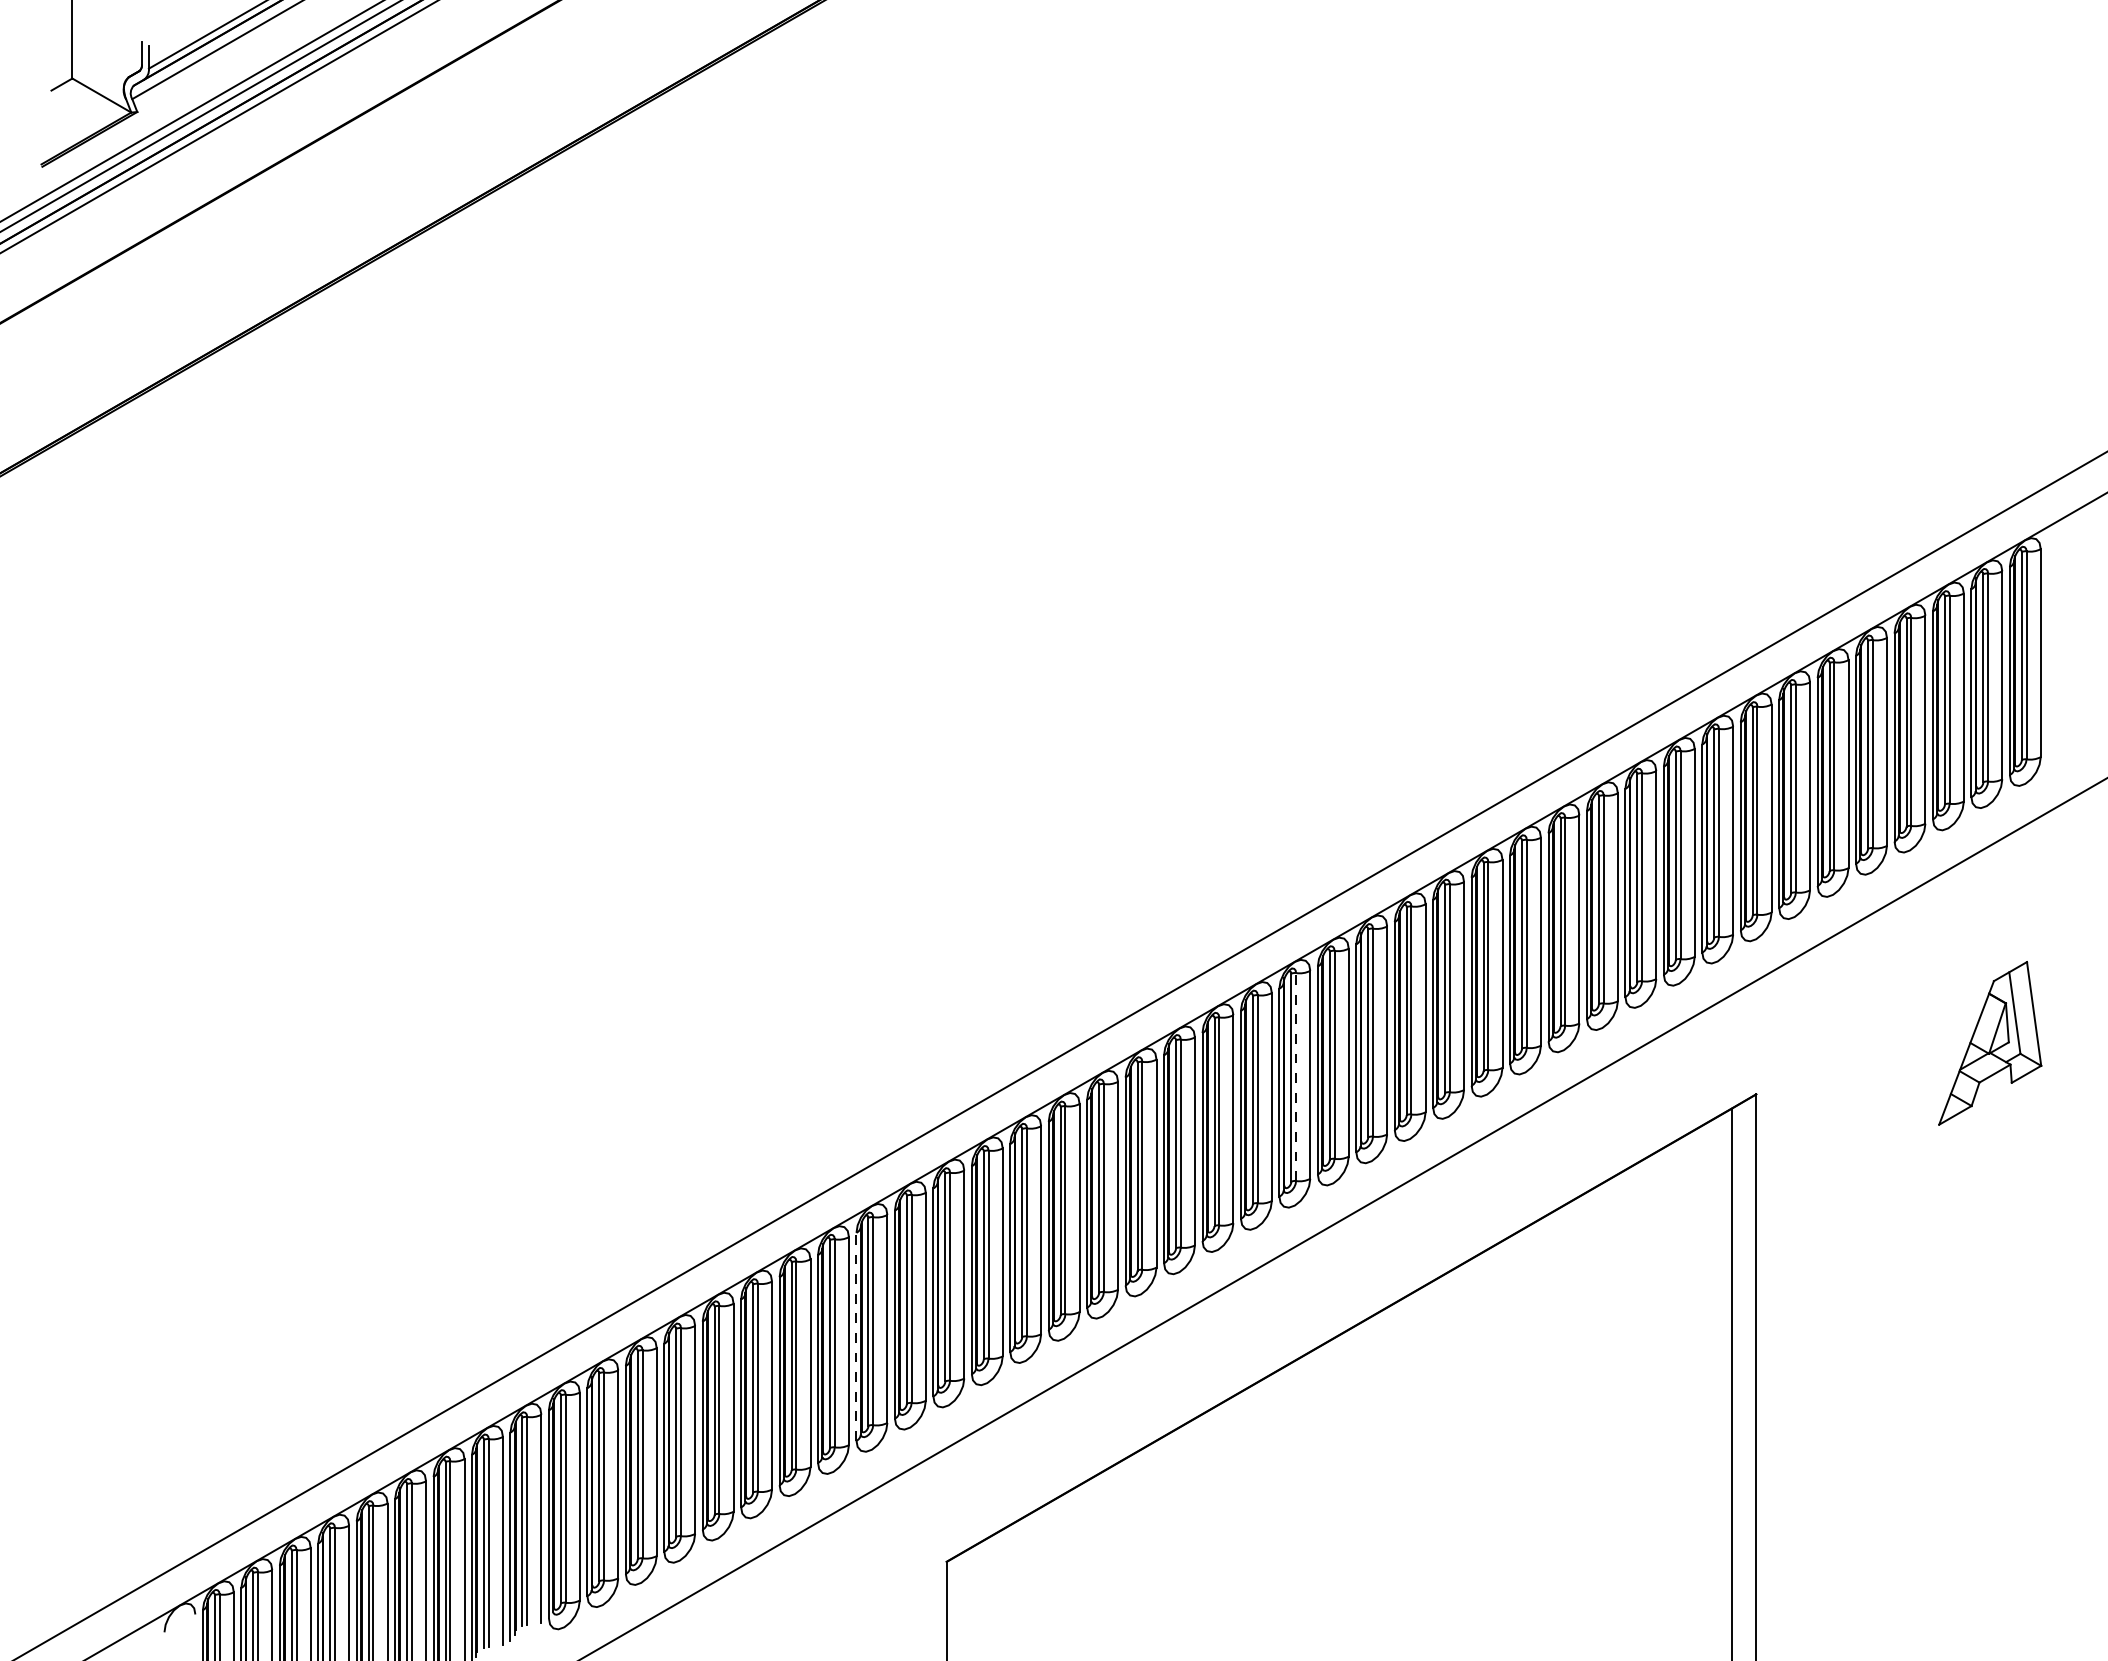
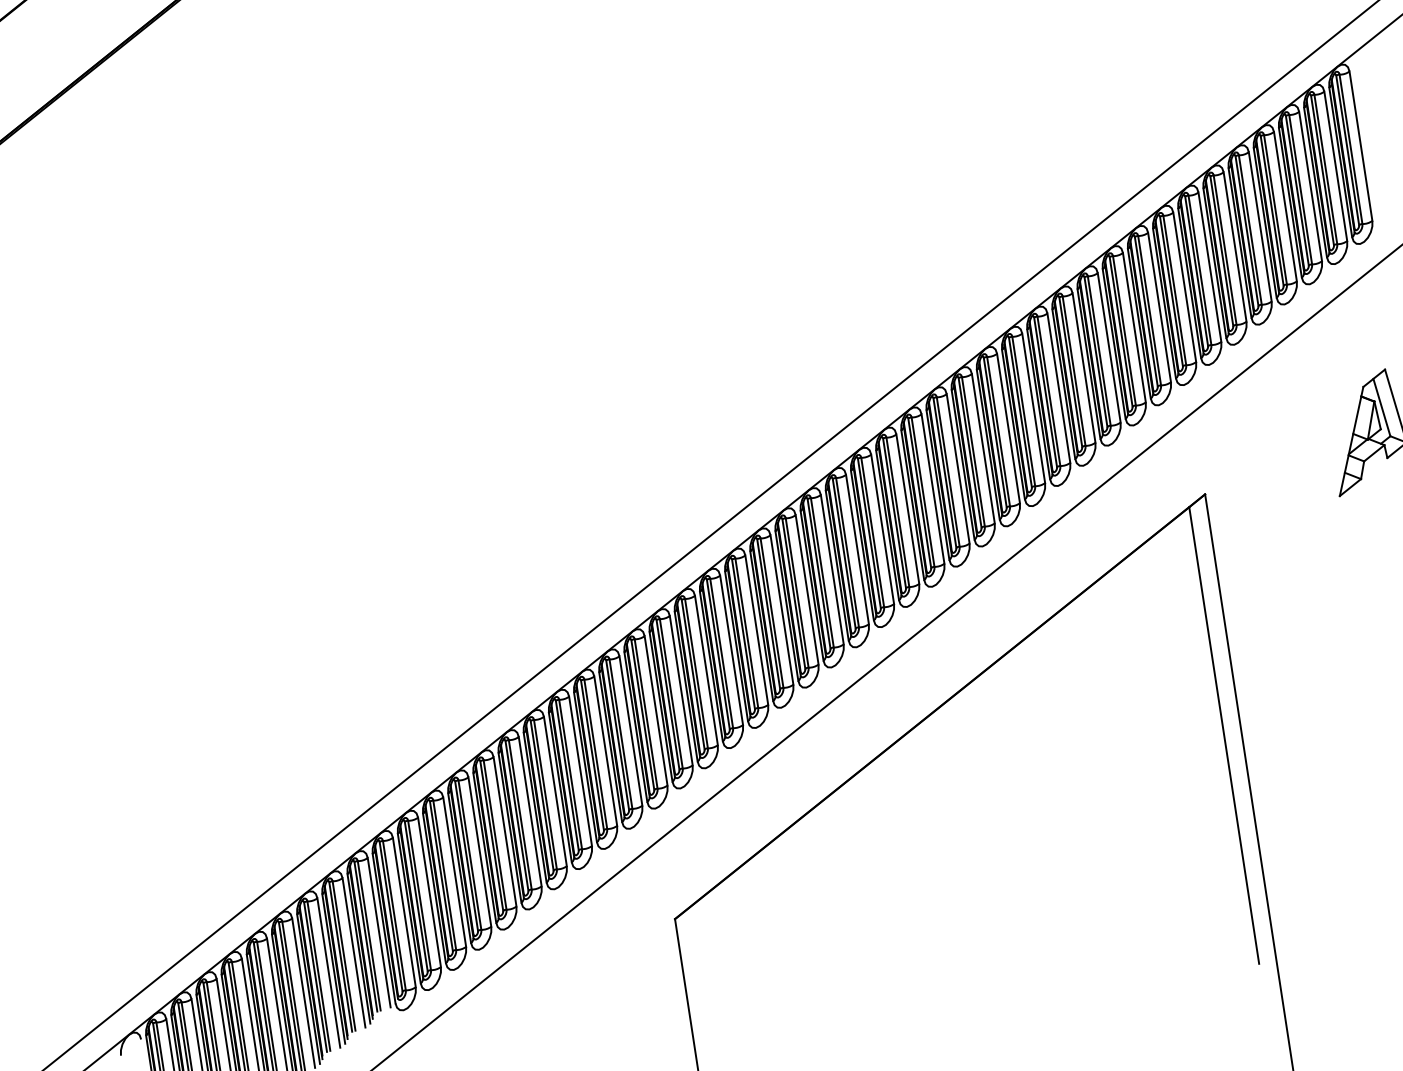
line: (1296, 1077) -> (873, 532), dashed -> solid
line: (856, 1336) -> (585, 767), dashed -> solid

